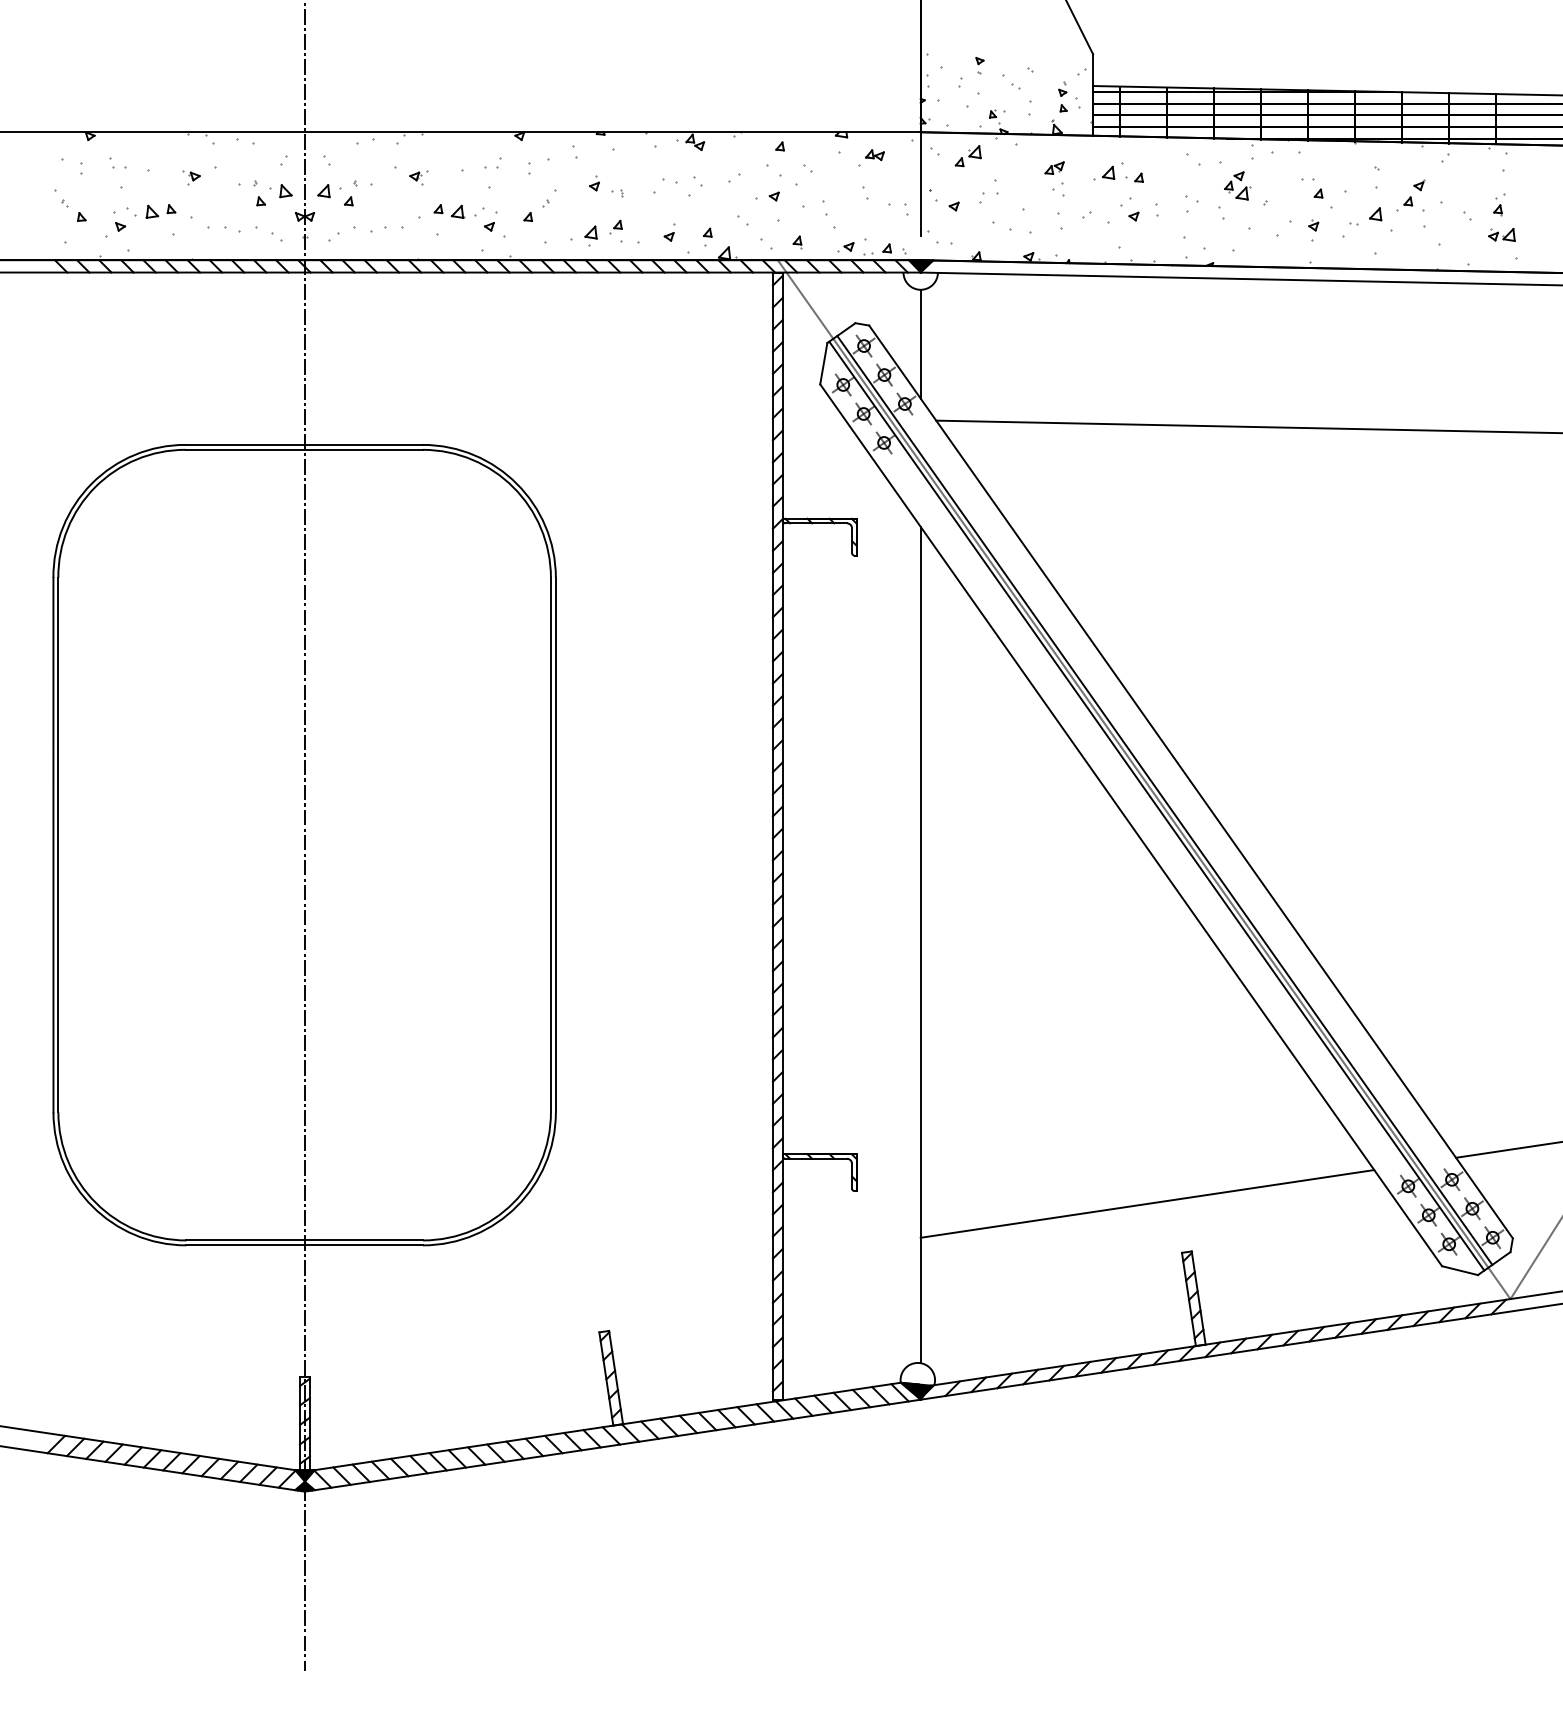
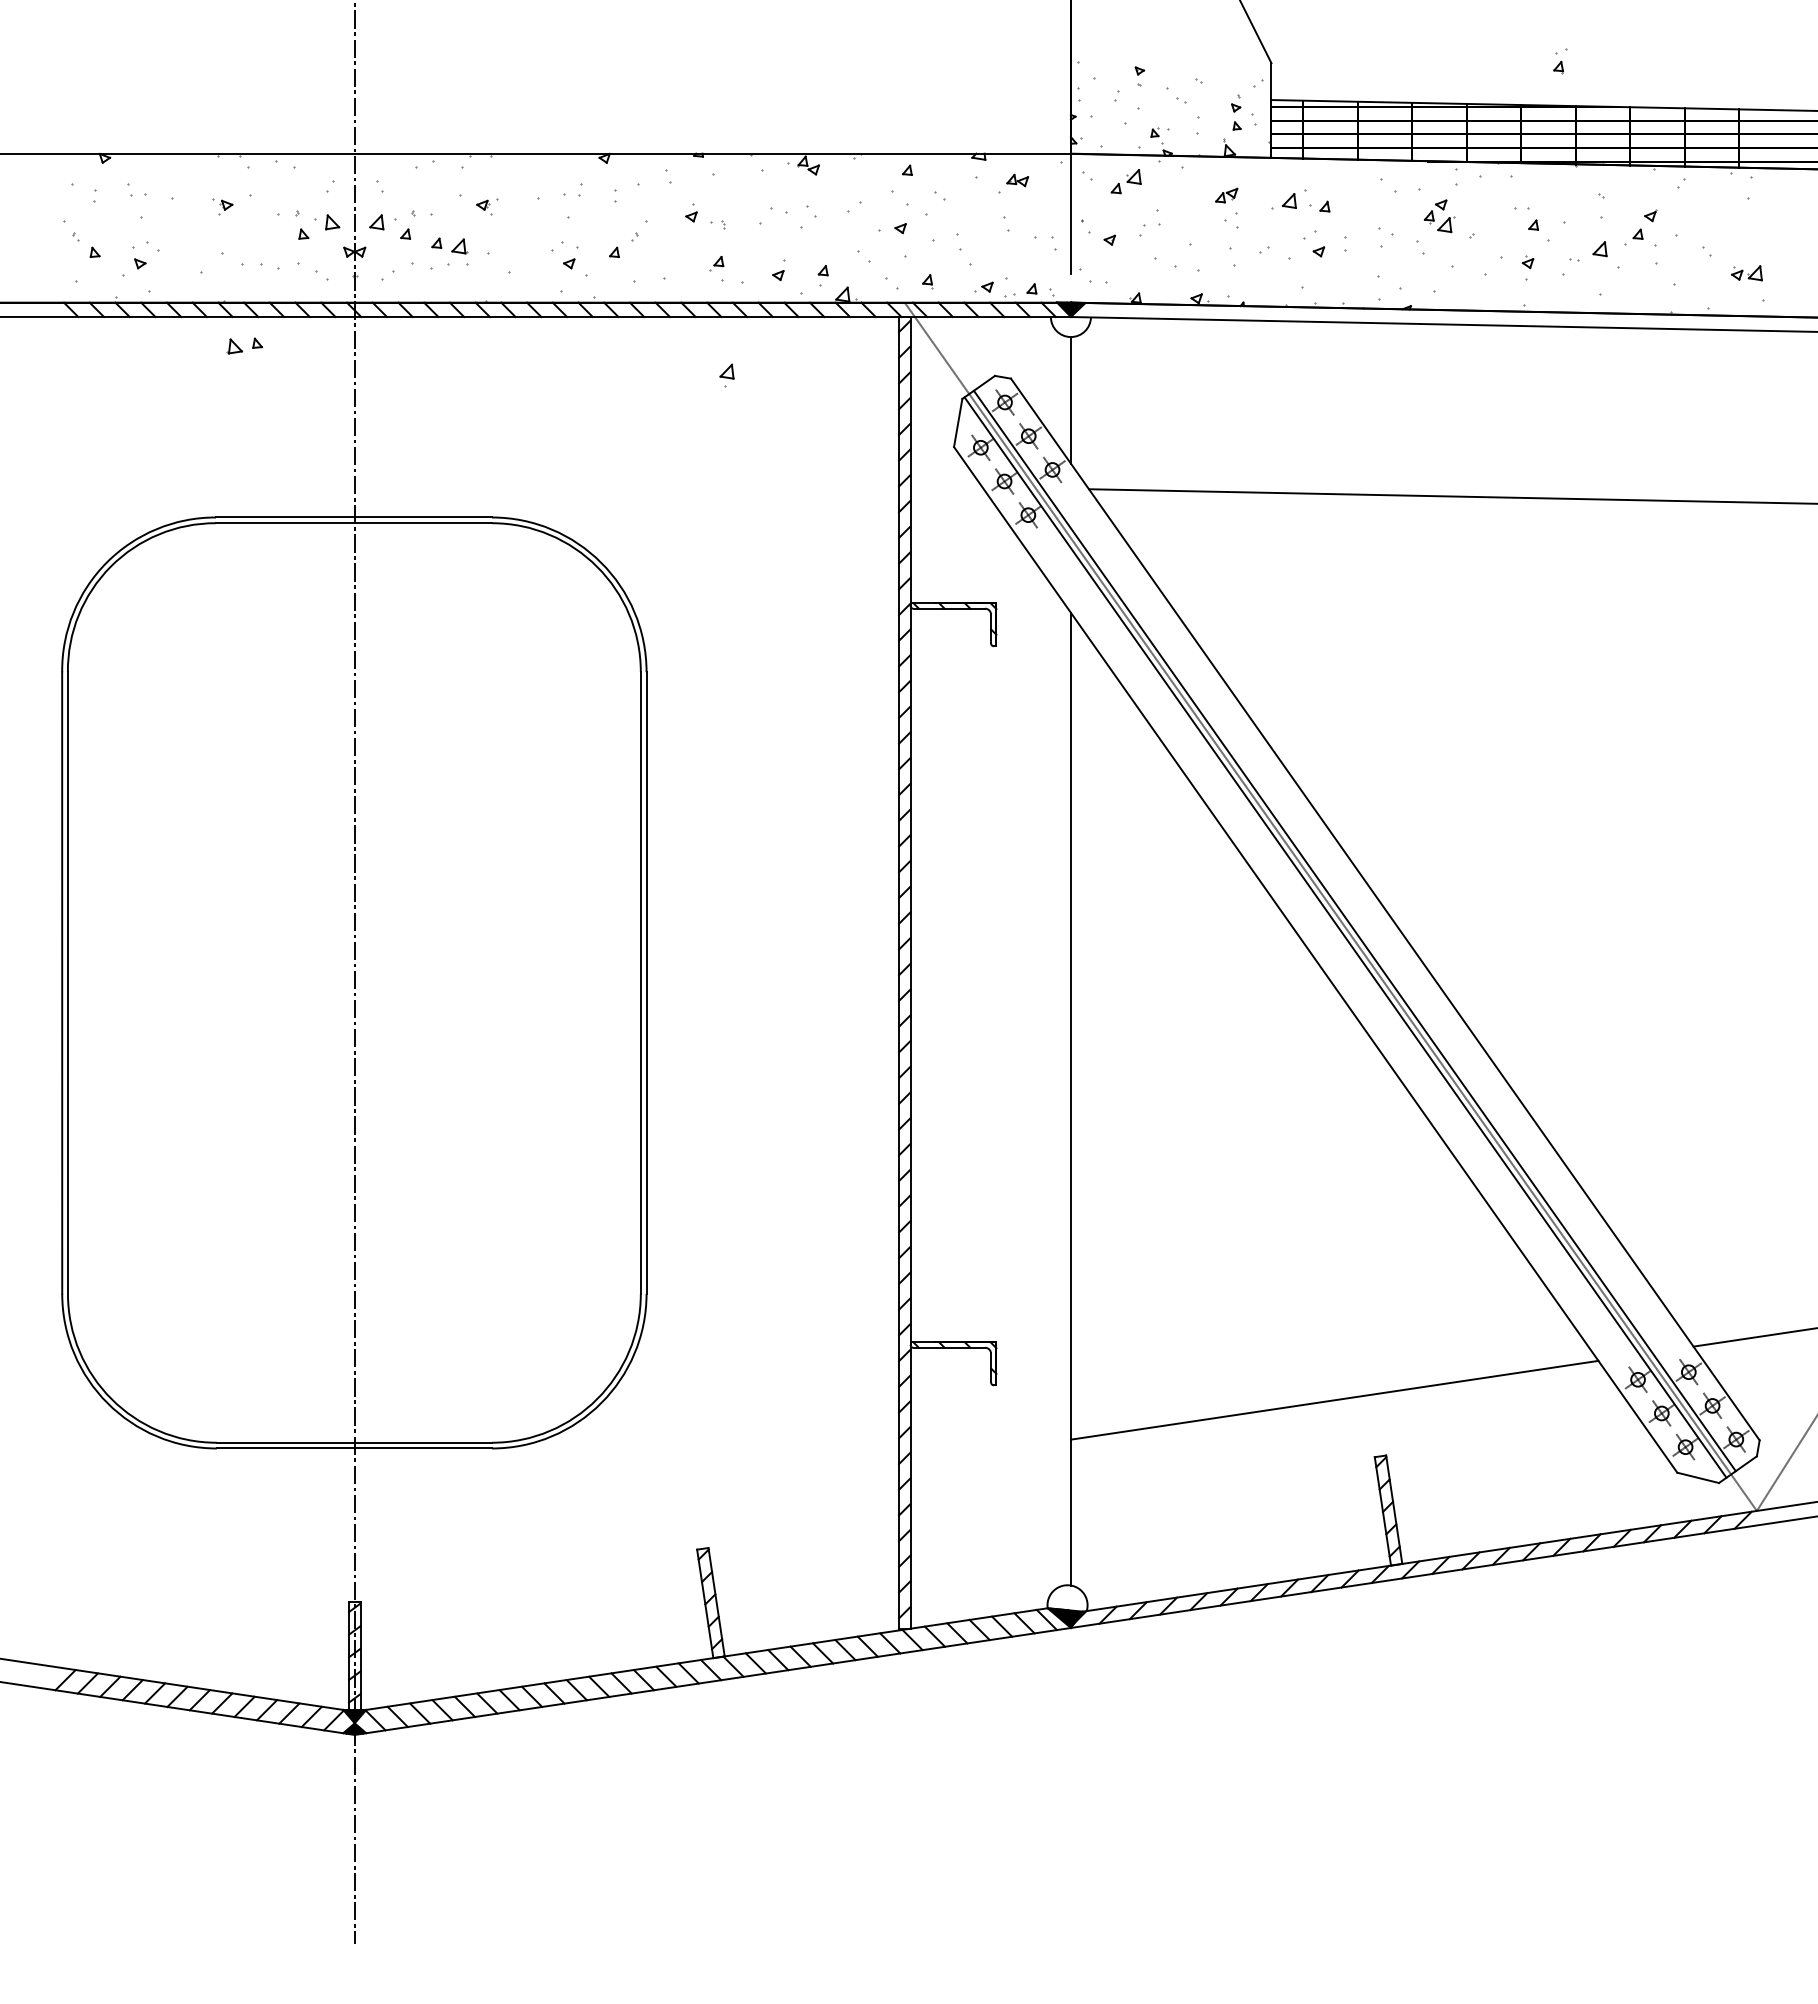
part: (1499, 204) -> (1560, 61), moved
part: (160, 211) -> (244, 346), moved
part: (449, 211) -> (449, 245), moved
part: (590, 235) -> (726, 375), moved

